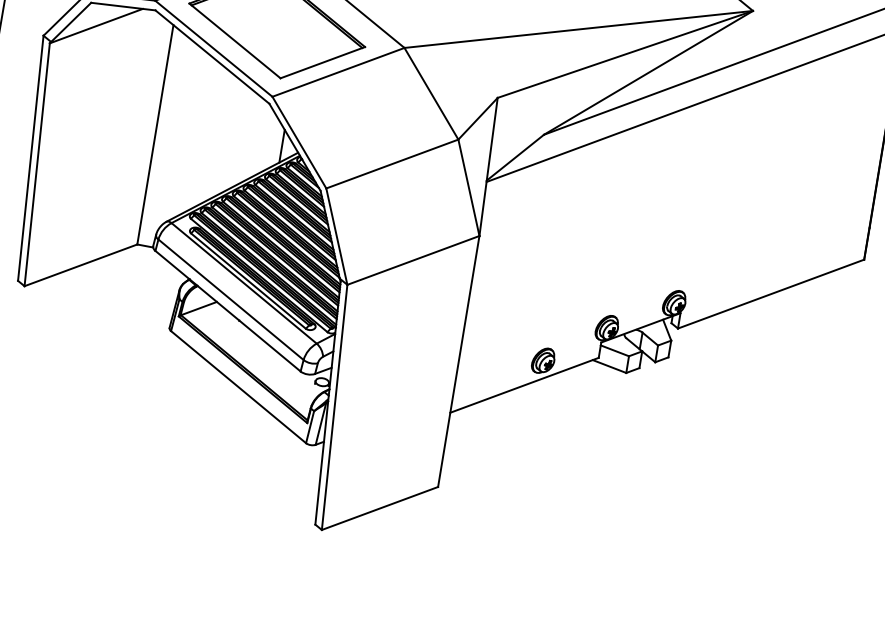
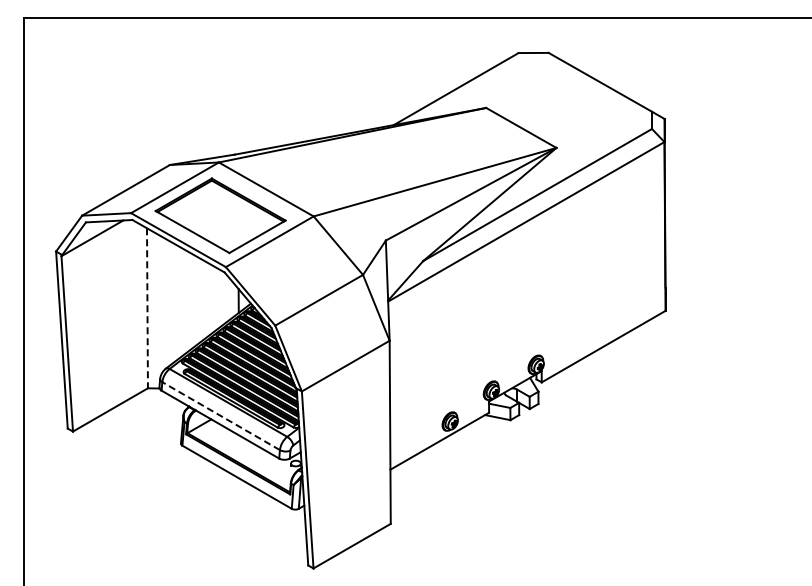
line: (155, 135) -> (147, 308), solid -> dashed
line: (231, 300) -> (221, 416), solid -> dashed

